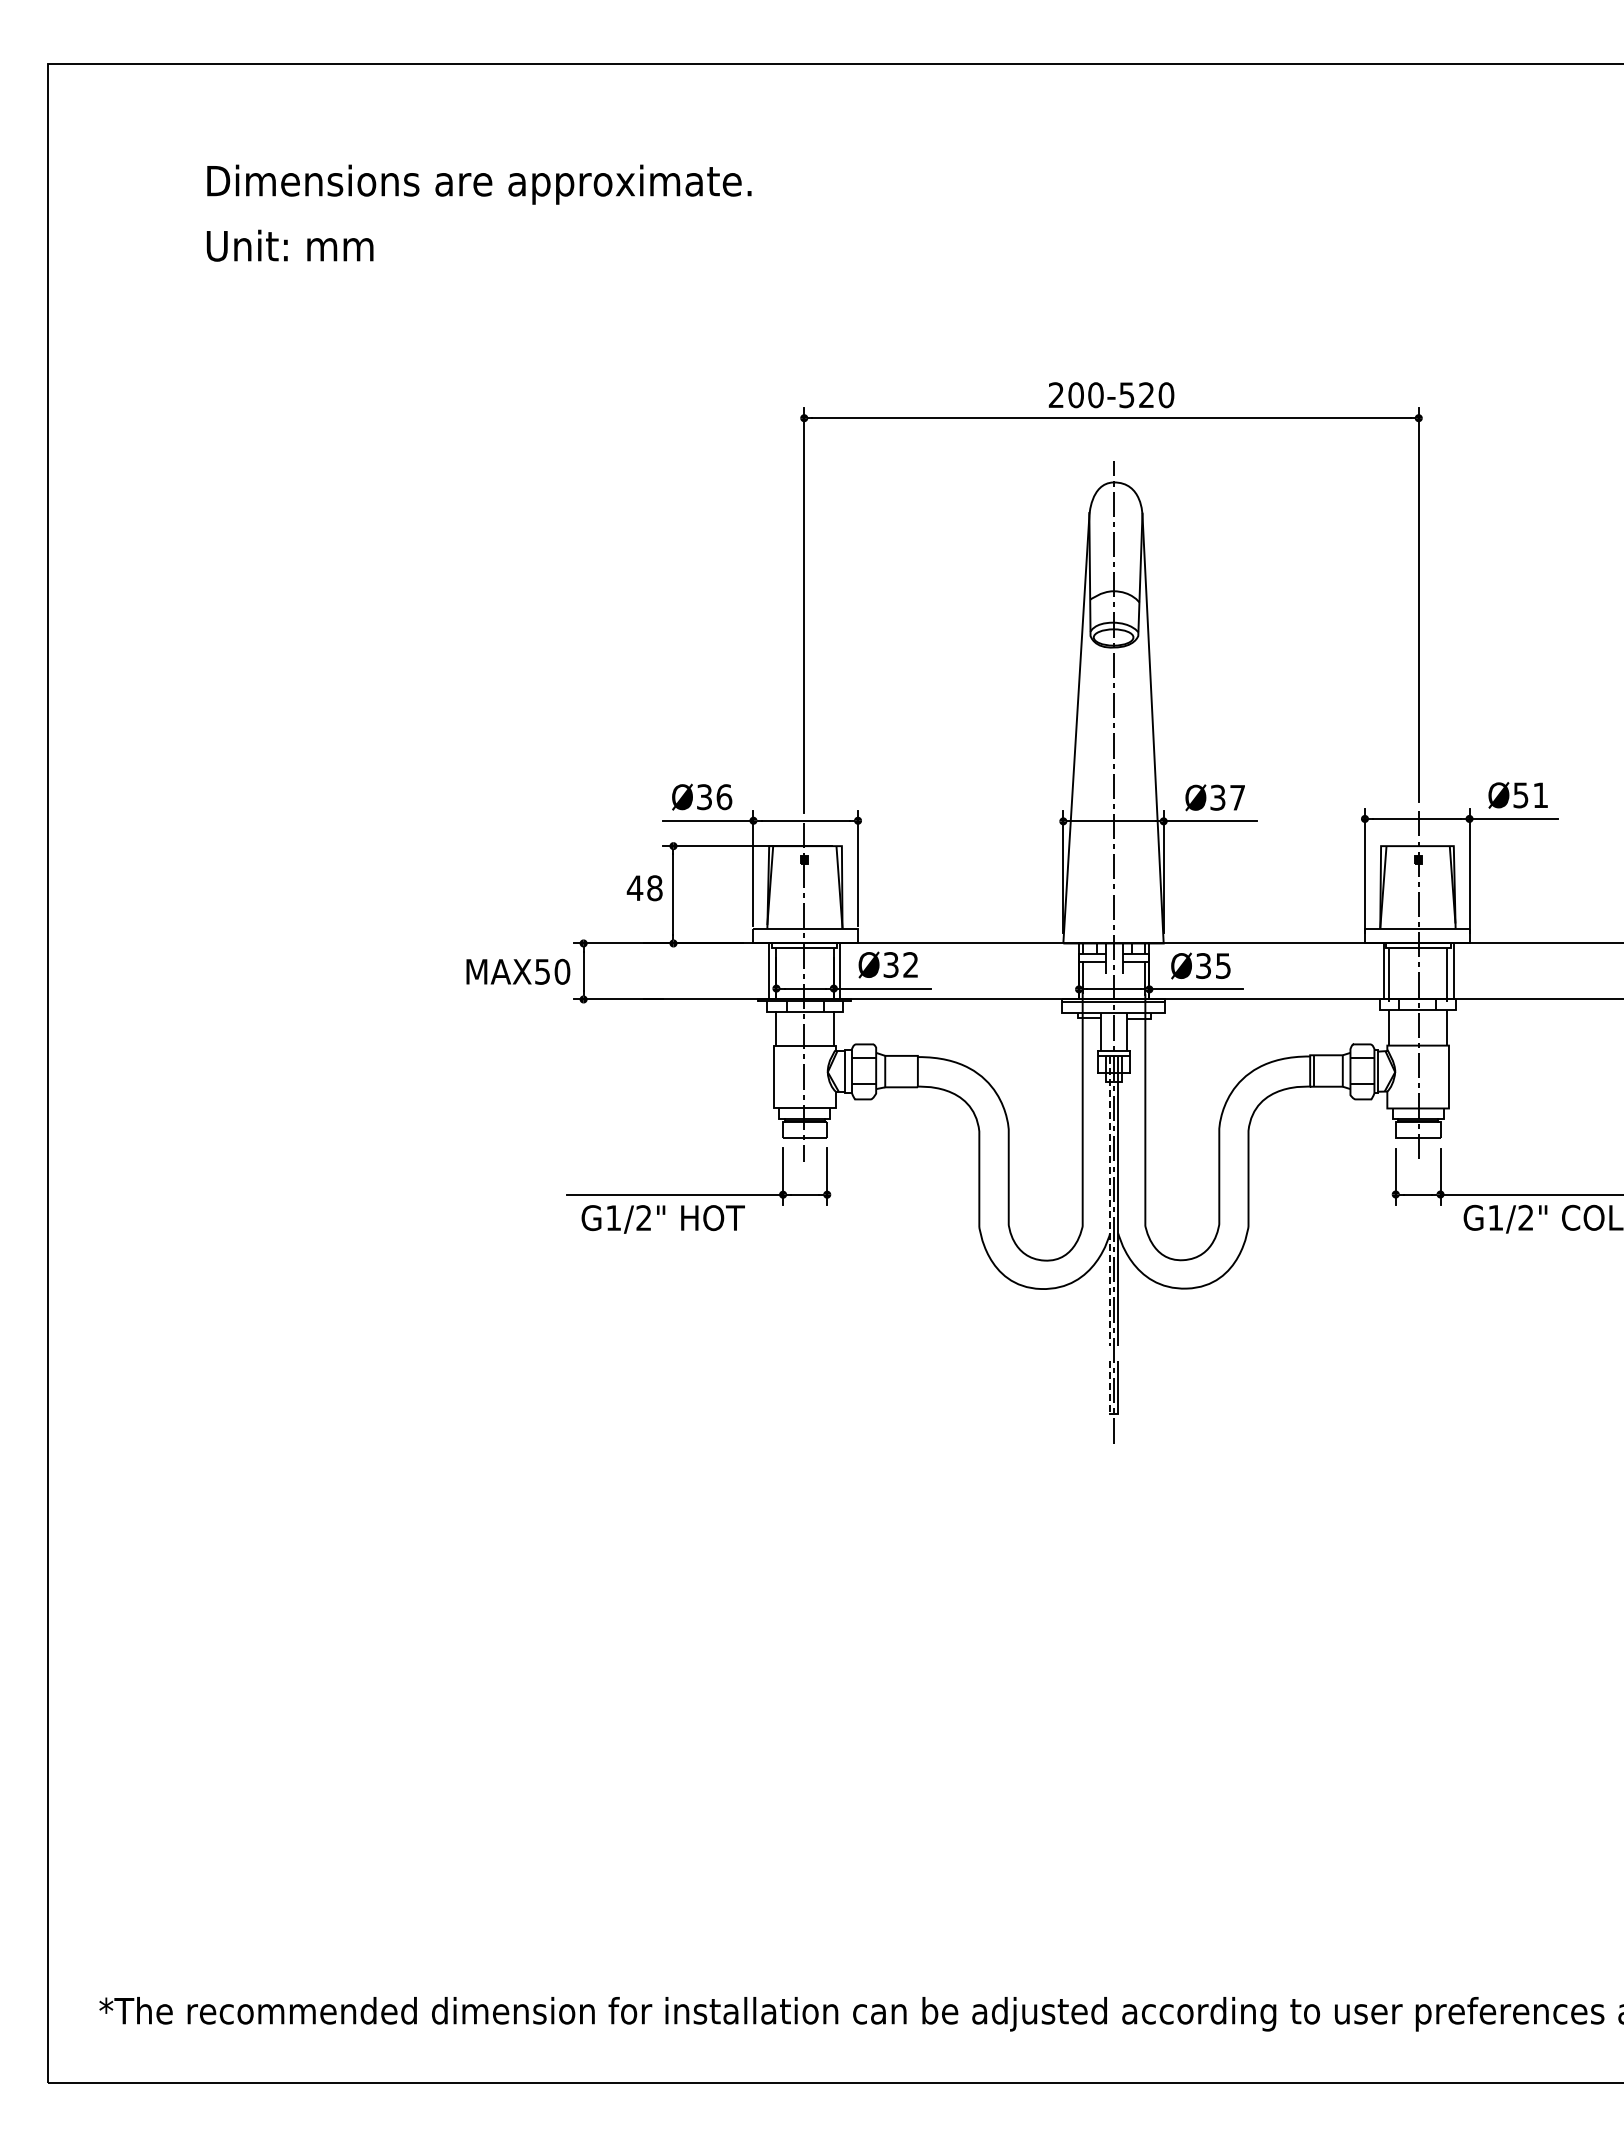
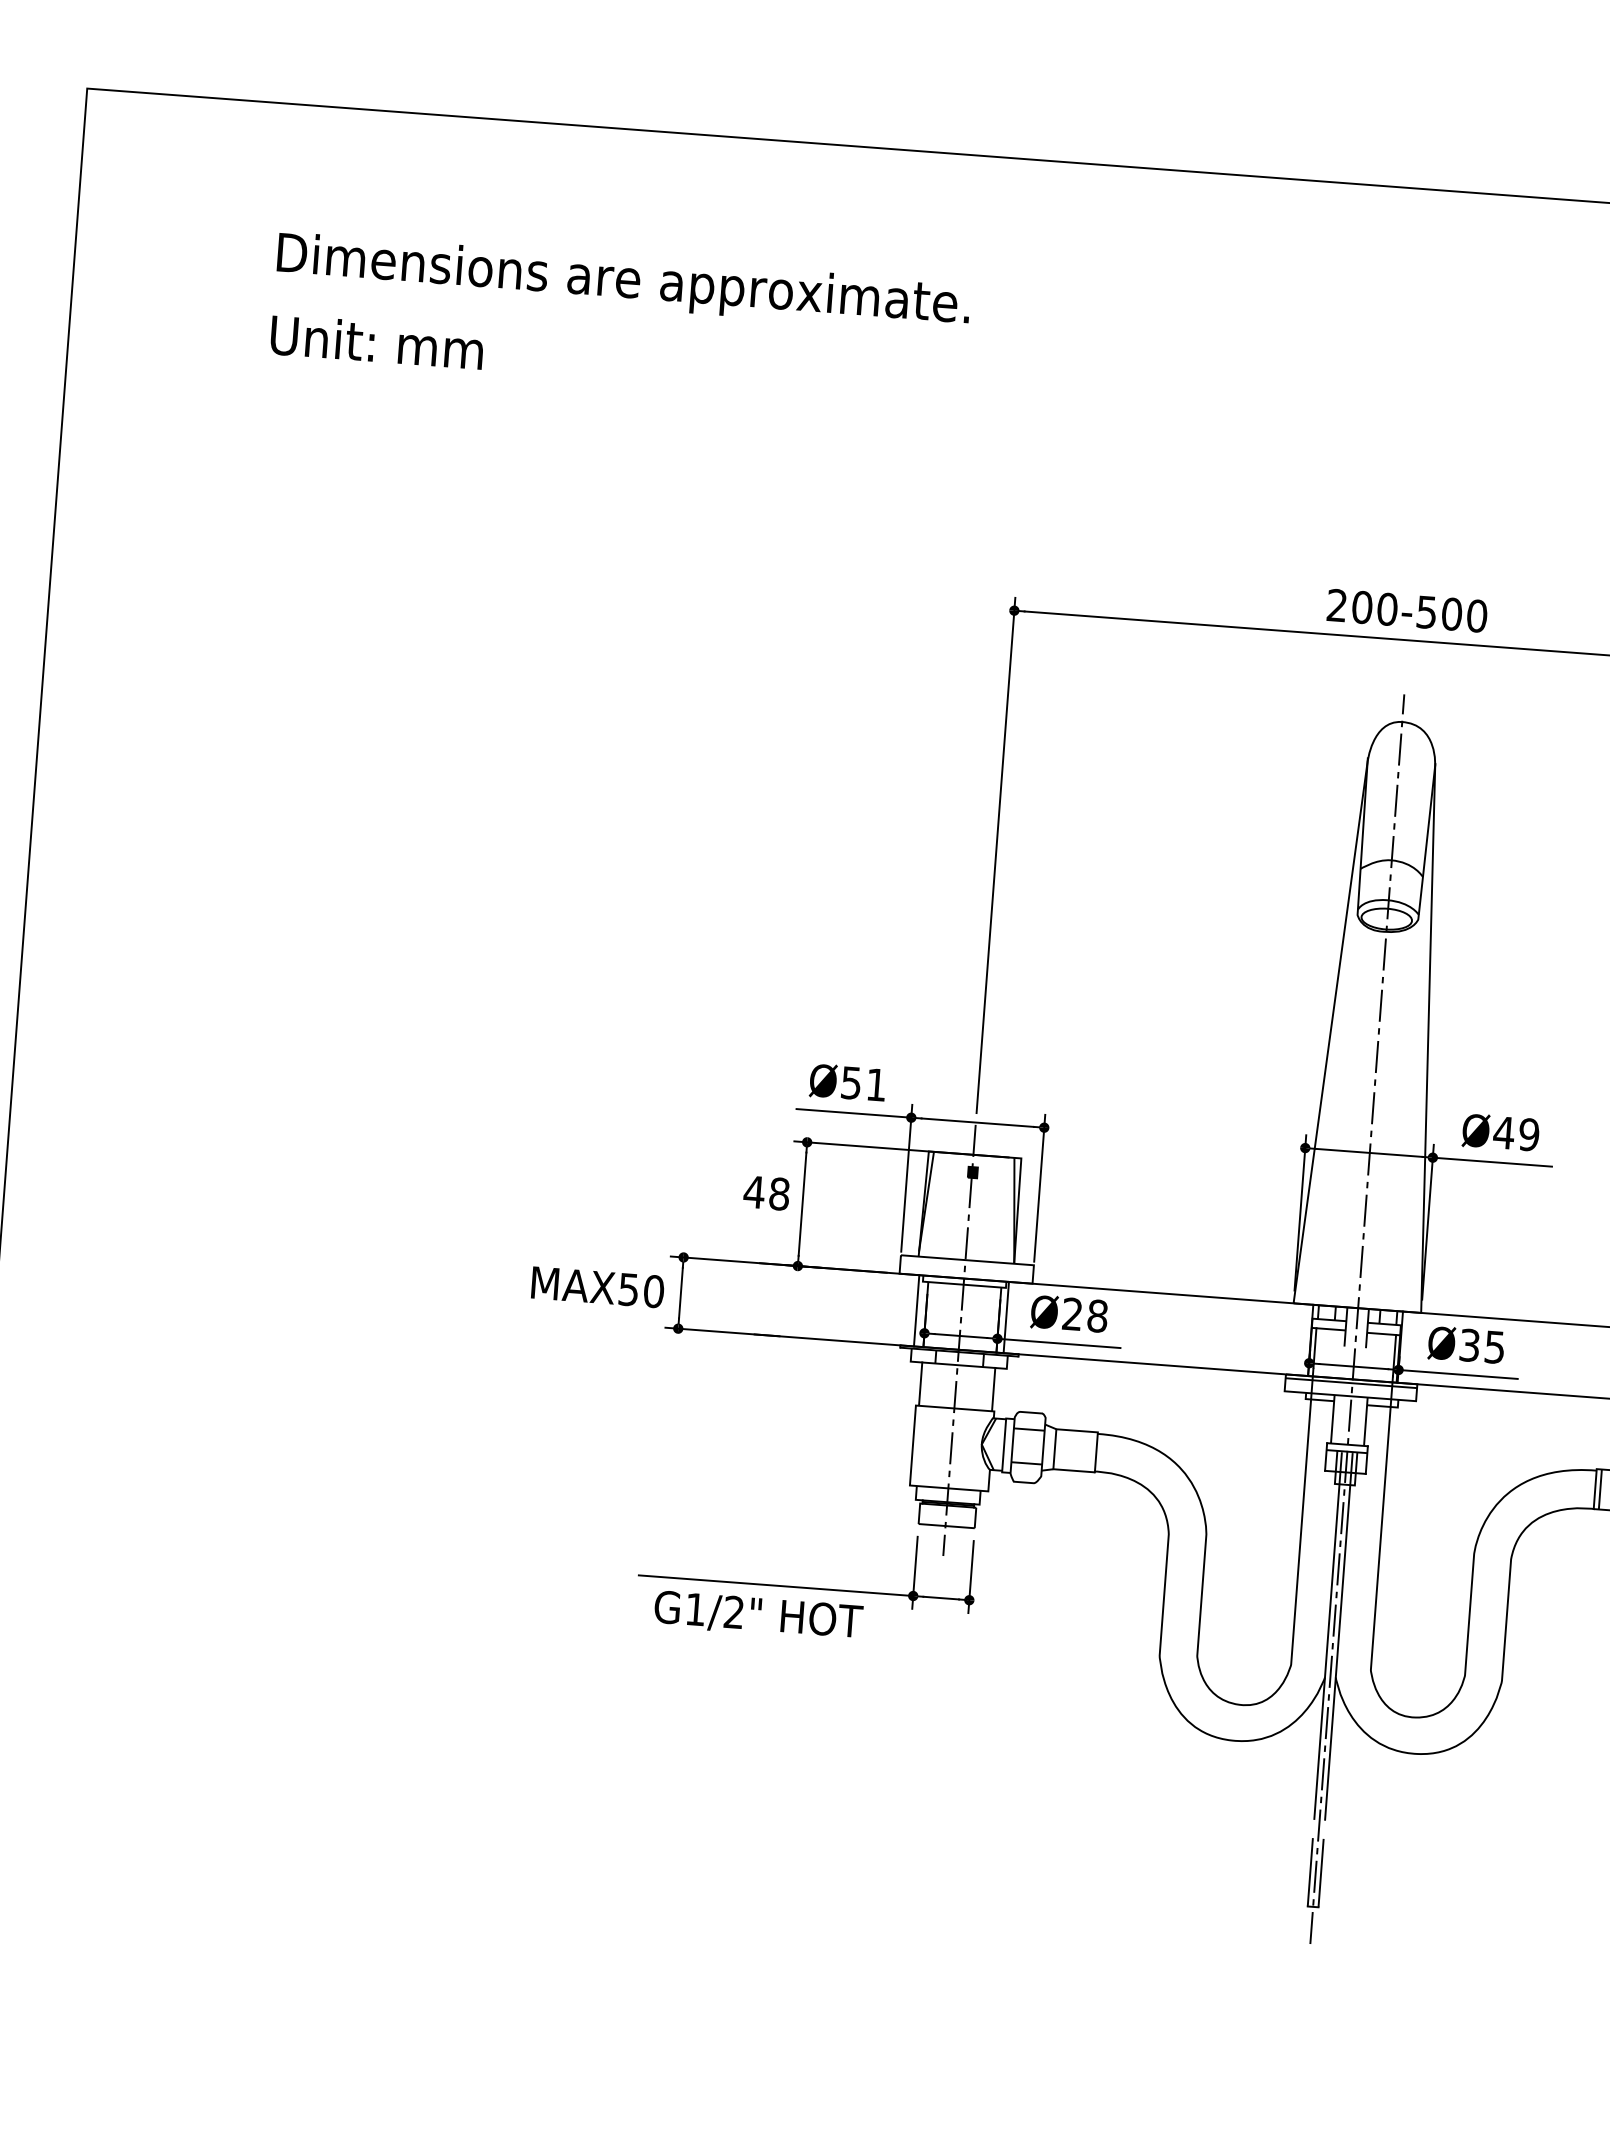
text: (1146, 395) -> (1451, 614), 200-520 -> 200-500
text: (714, 797) -> (863, 1084), Ø36 -> Ø51
text: (1227, 797) -> (1516, 1133), Ø37 -> Ø49
text: (900, 964) -> (1084, 1314), Ø32 -> Ø28
line: (1109, 1201) -> (1327, 1635), dashed -> solid
line: (1109, 1387) -> (1309, 1872), dashed -> solid

